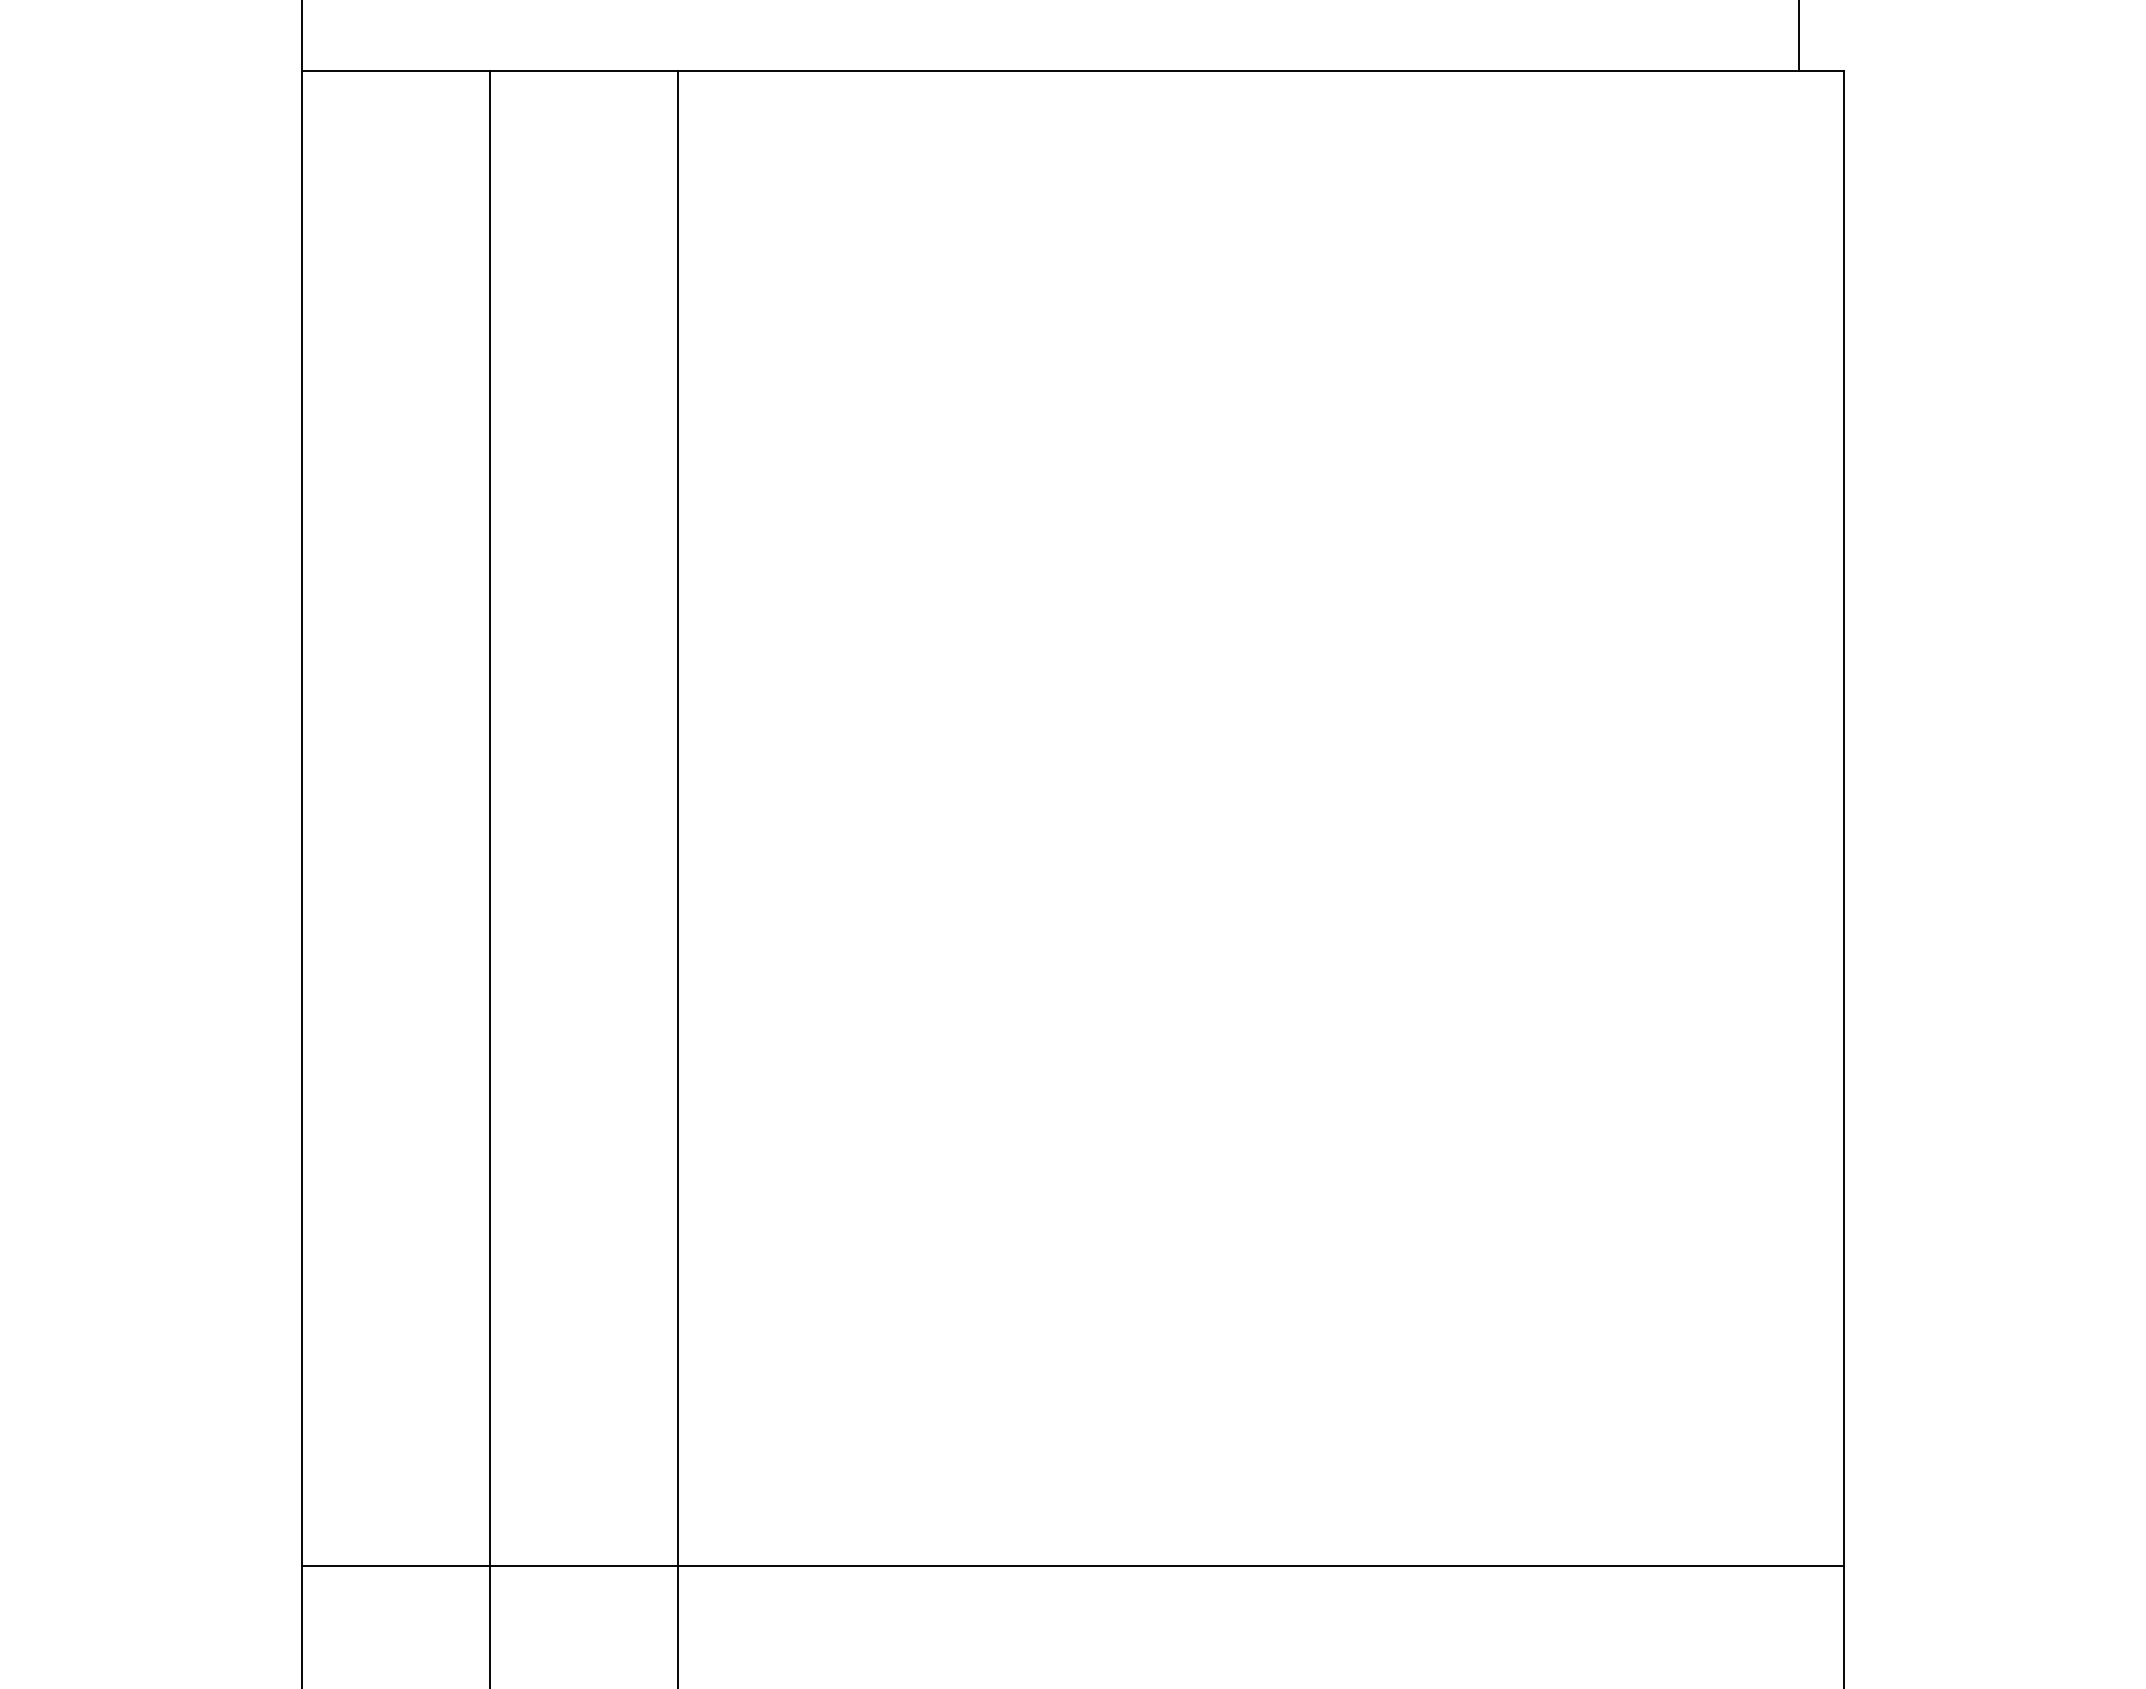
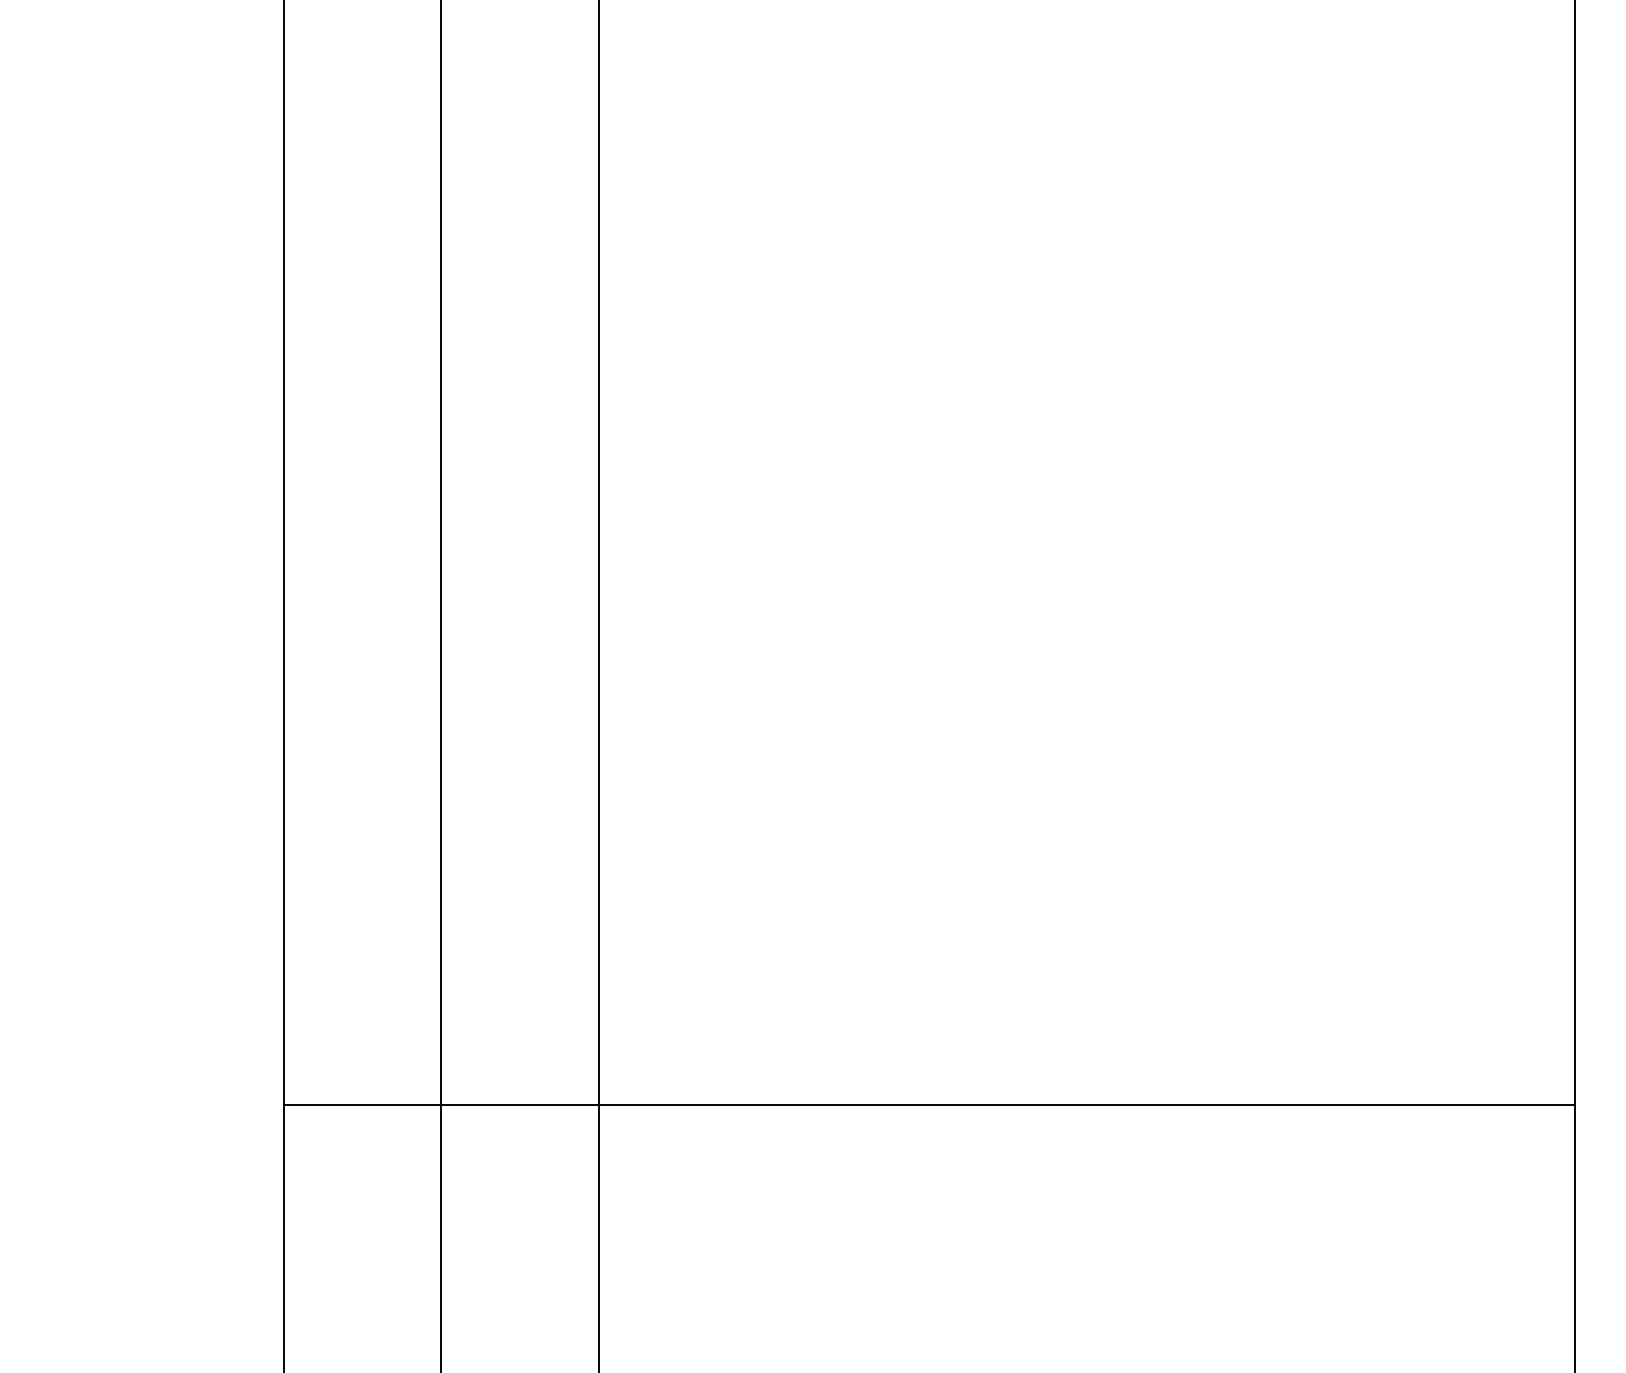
line: (1072, 1566) -> (929, 1105), moved

